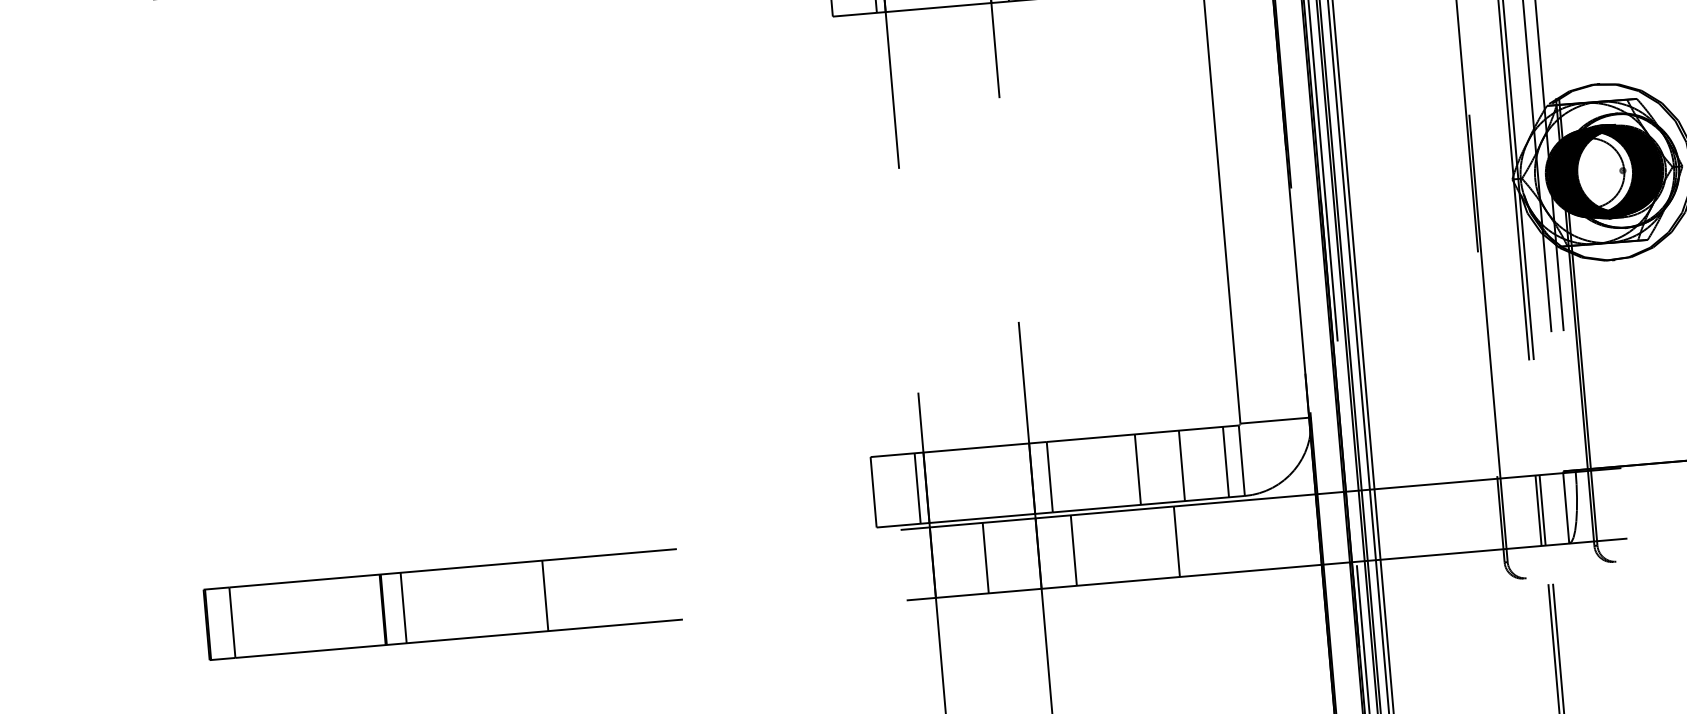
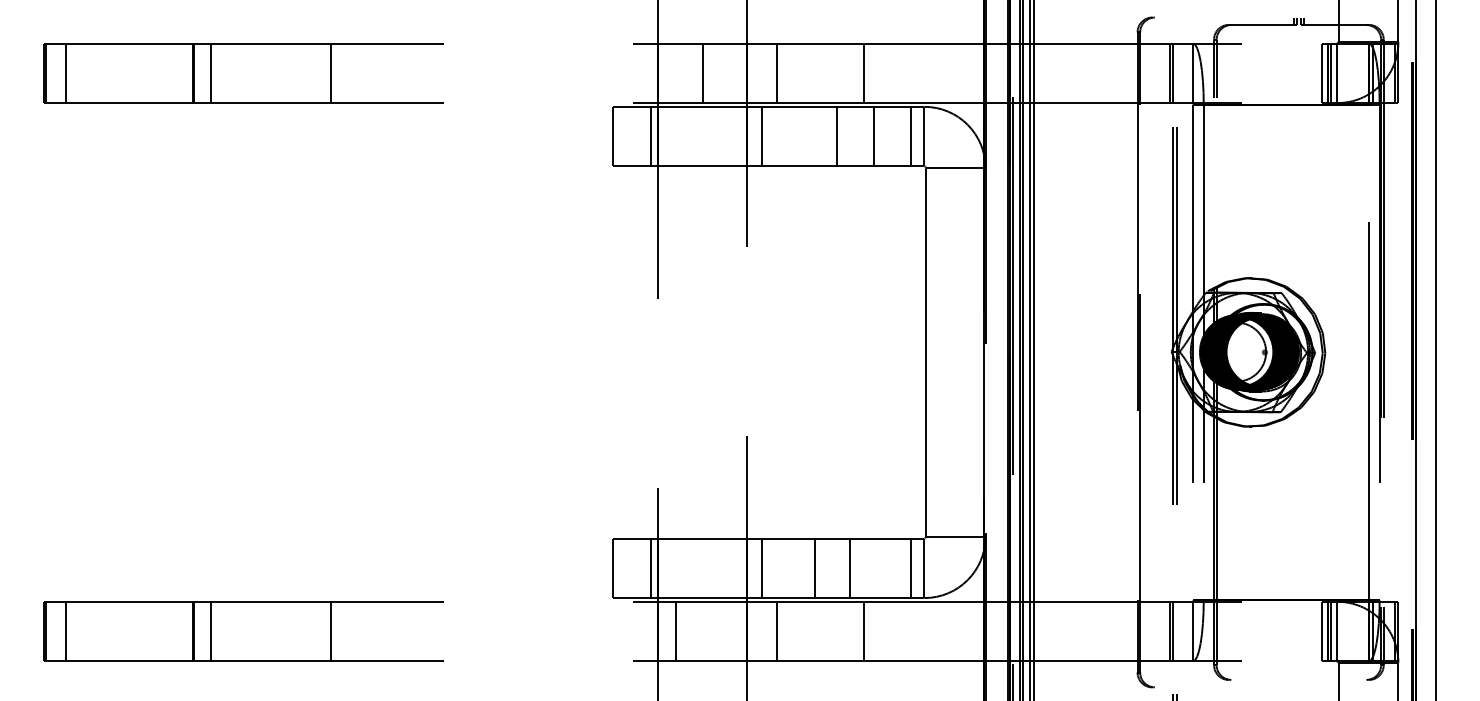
line: (1181, 466) -> (849, 568), moved
line: (1137, 469) -> (814, 568), moved
line: (985, 558) -> (675, 631), moved

